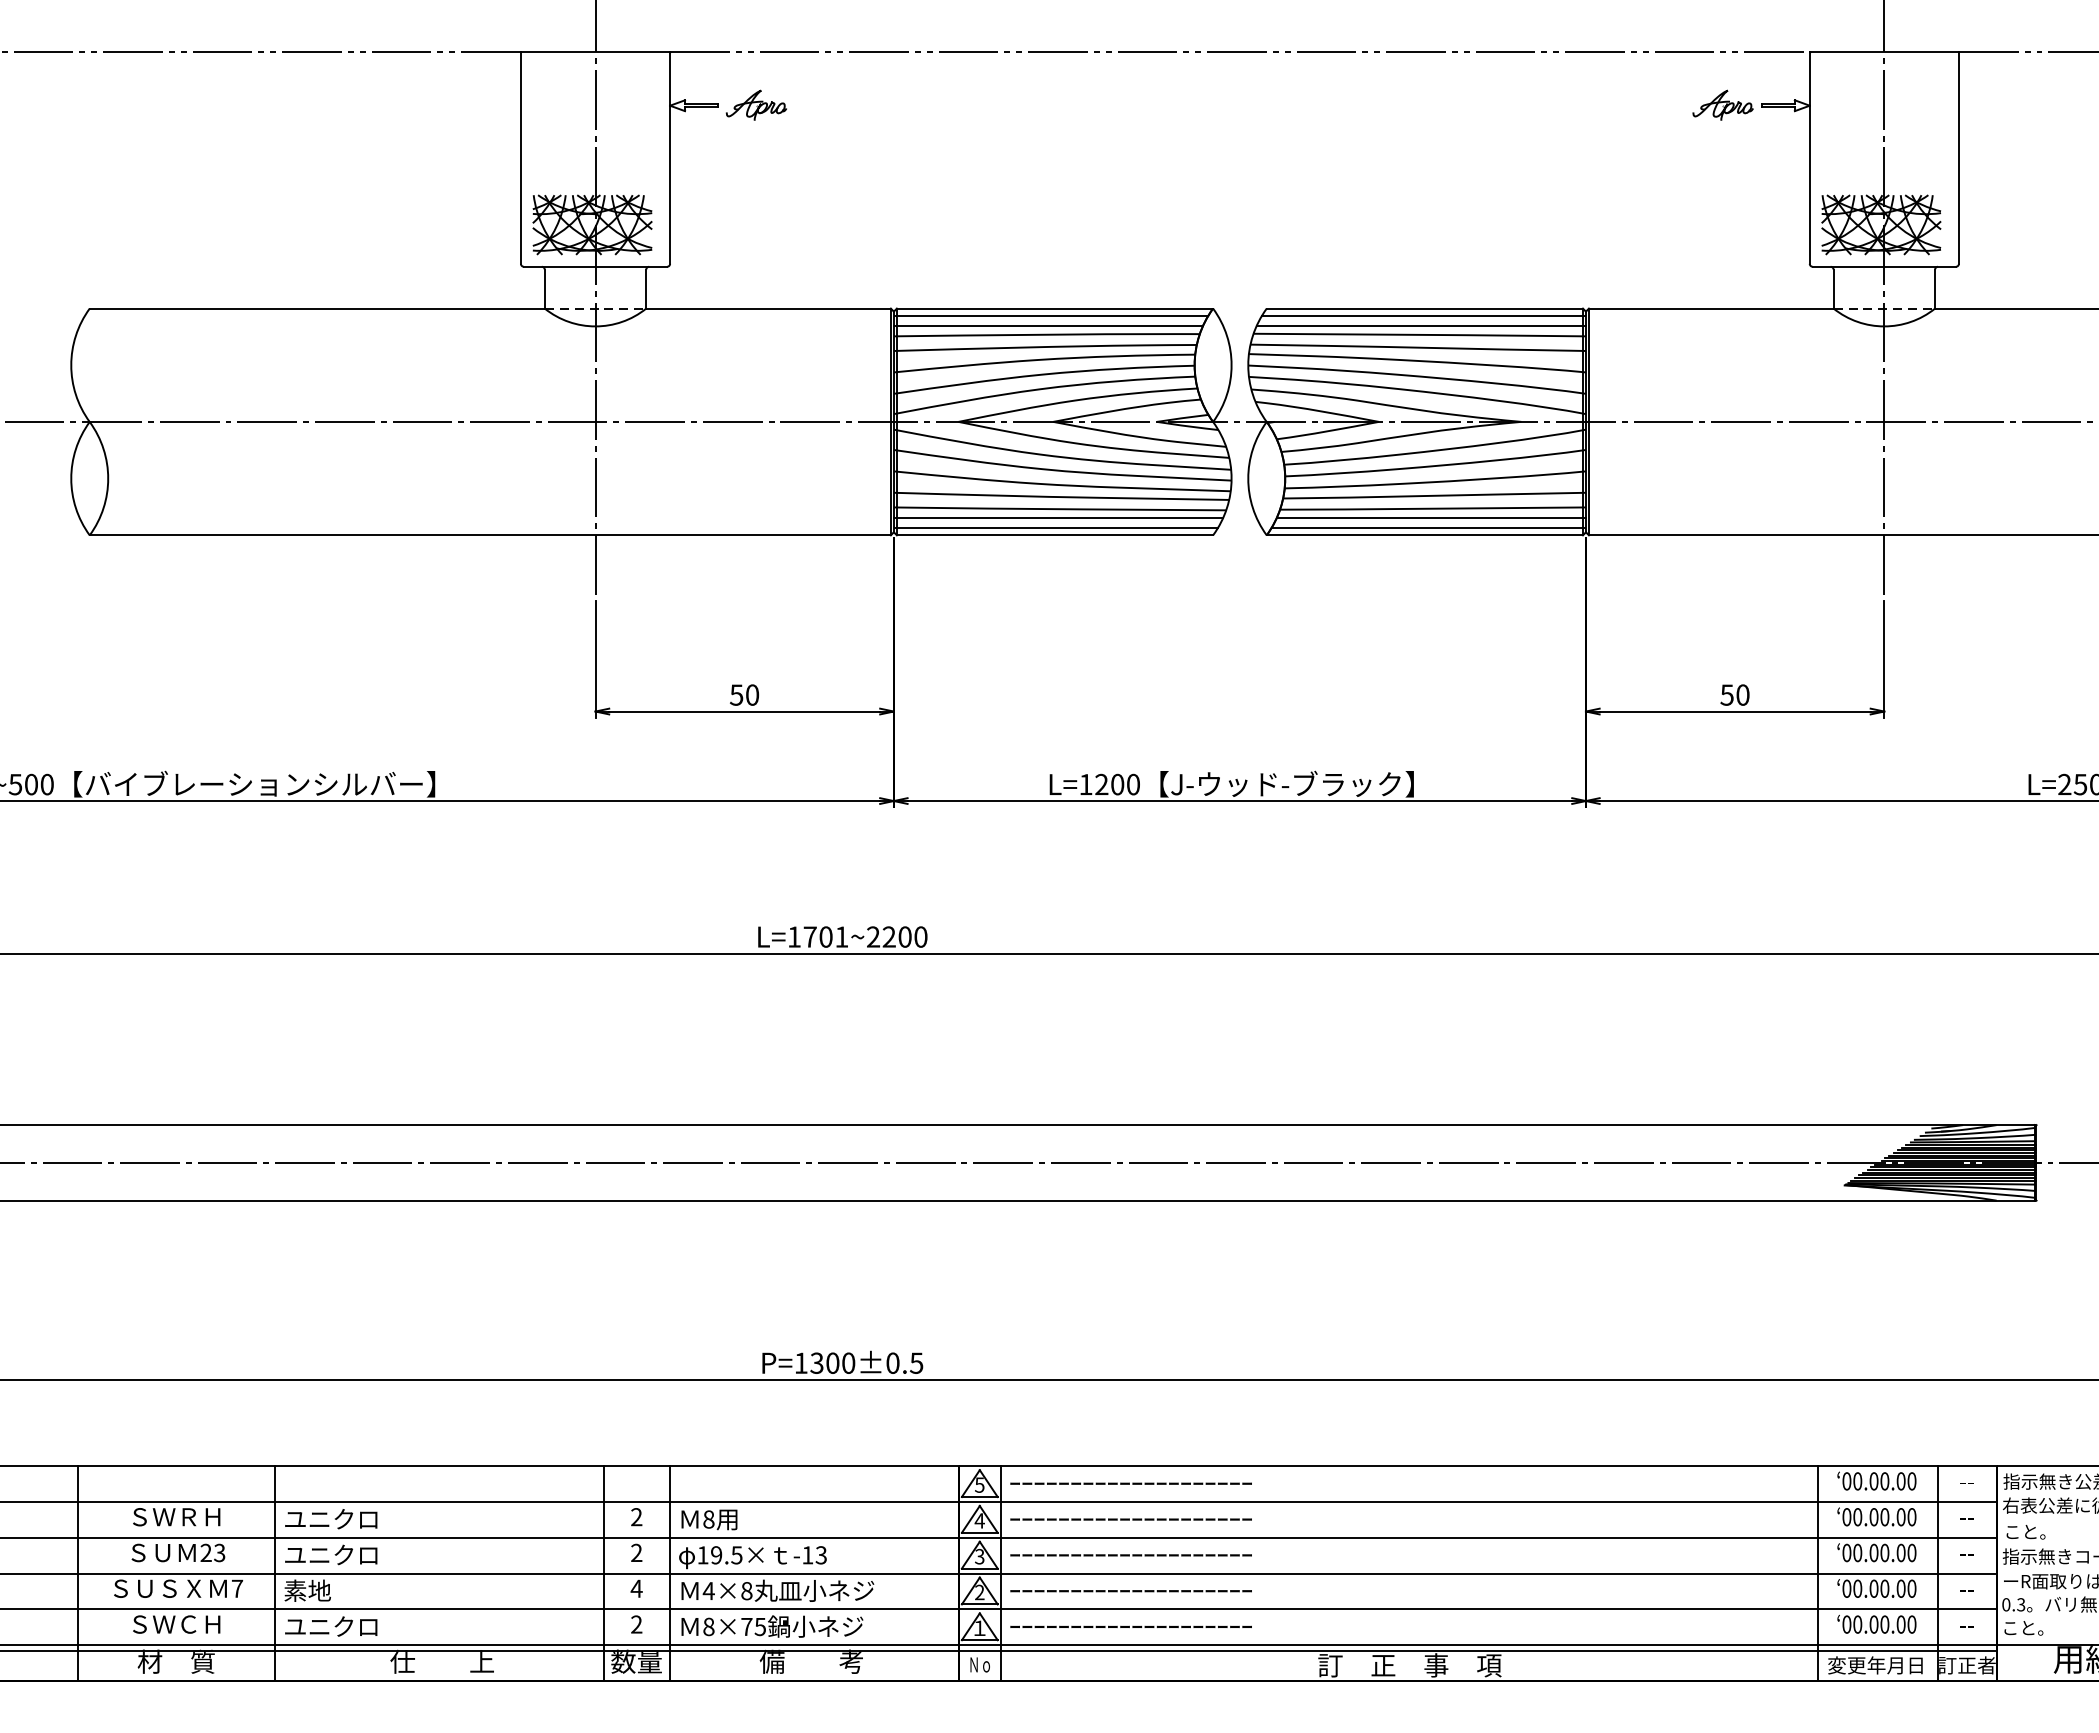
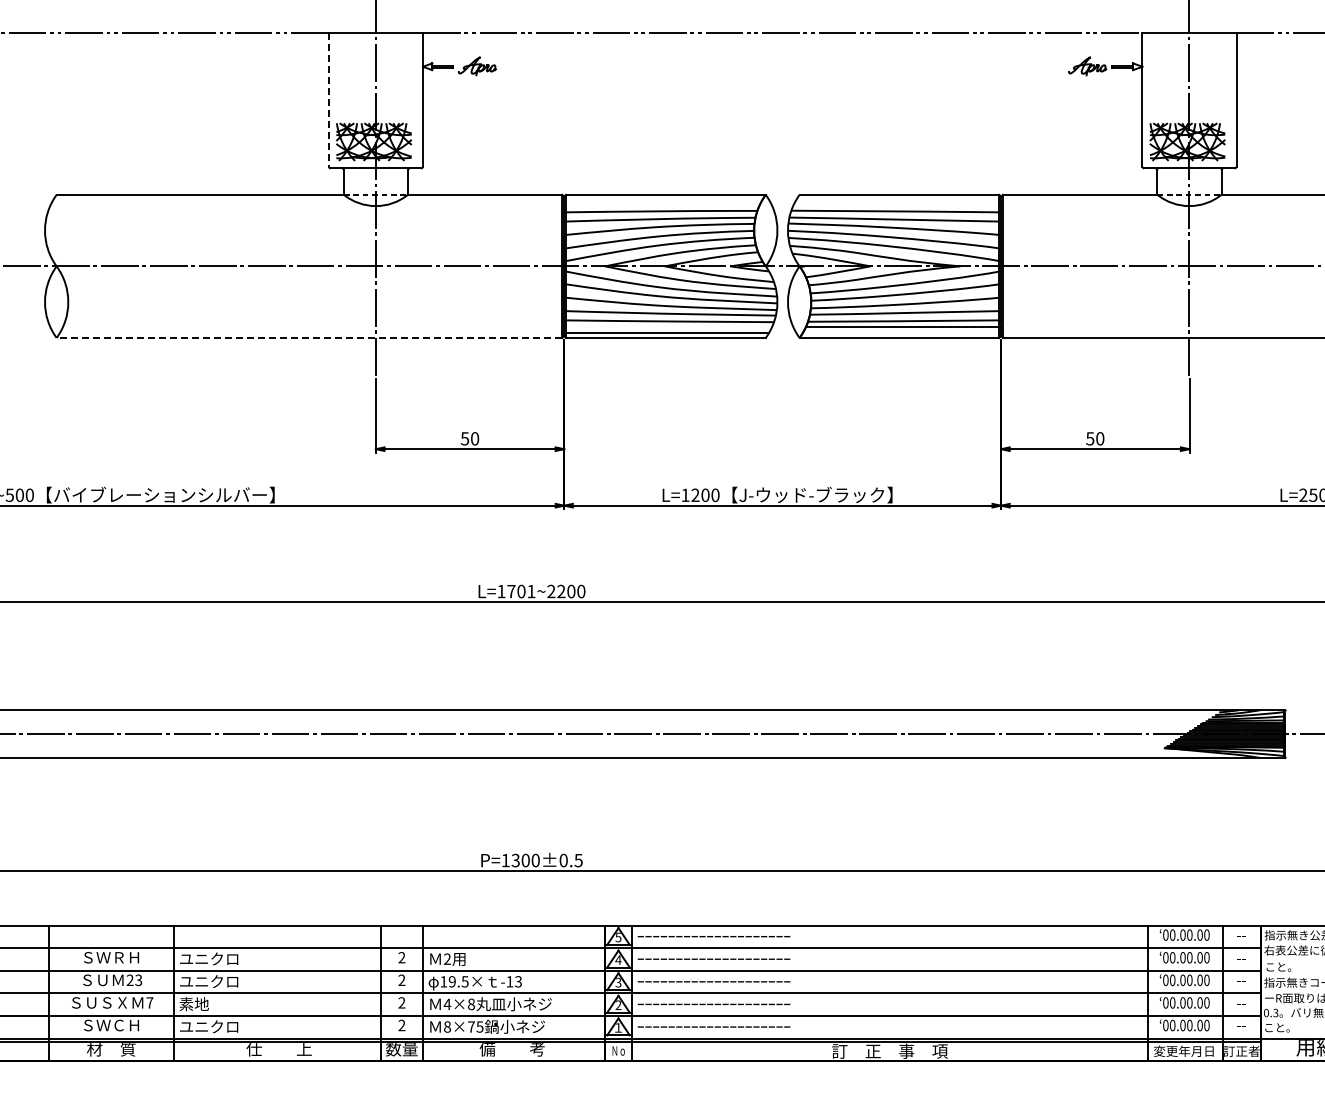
line: (520, 157) -> (328, 99), solid -> dashed
line: (1051, 315) -> (663, 199), removed
line: (1423, 315) -> (898, 199), removed
line: (1047, 325) -> (661, 205), removed
line: (1421, 325) -> (897, 205), removed
line: (1059, 517) -> (668, 326), removed
line: (1428, 528) -> (901, 333), removed
line: (490, 534) -> (309, 337), solid -> dashed
text: (708, 1518) -> (447, 958), 8 -> 2
text: (636, 1588) -> (401, 1002), 4 -> 2

